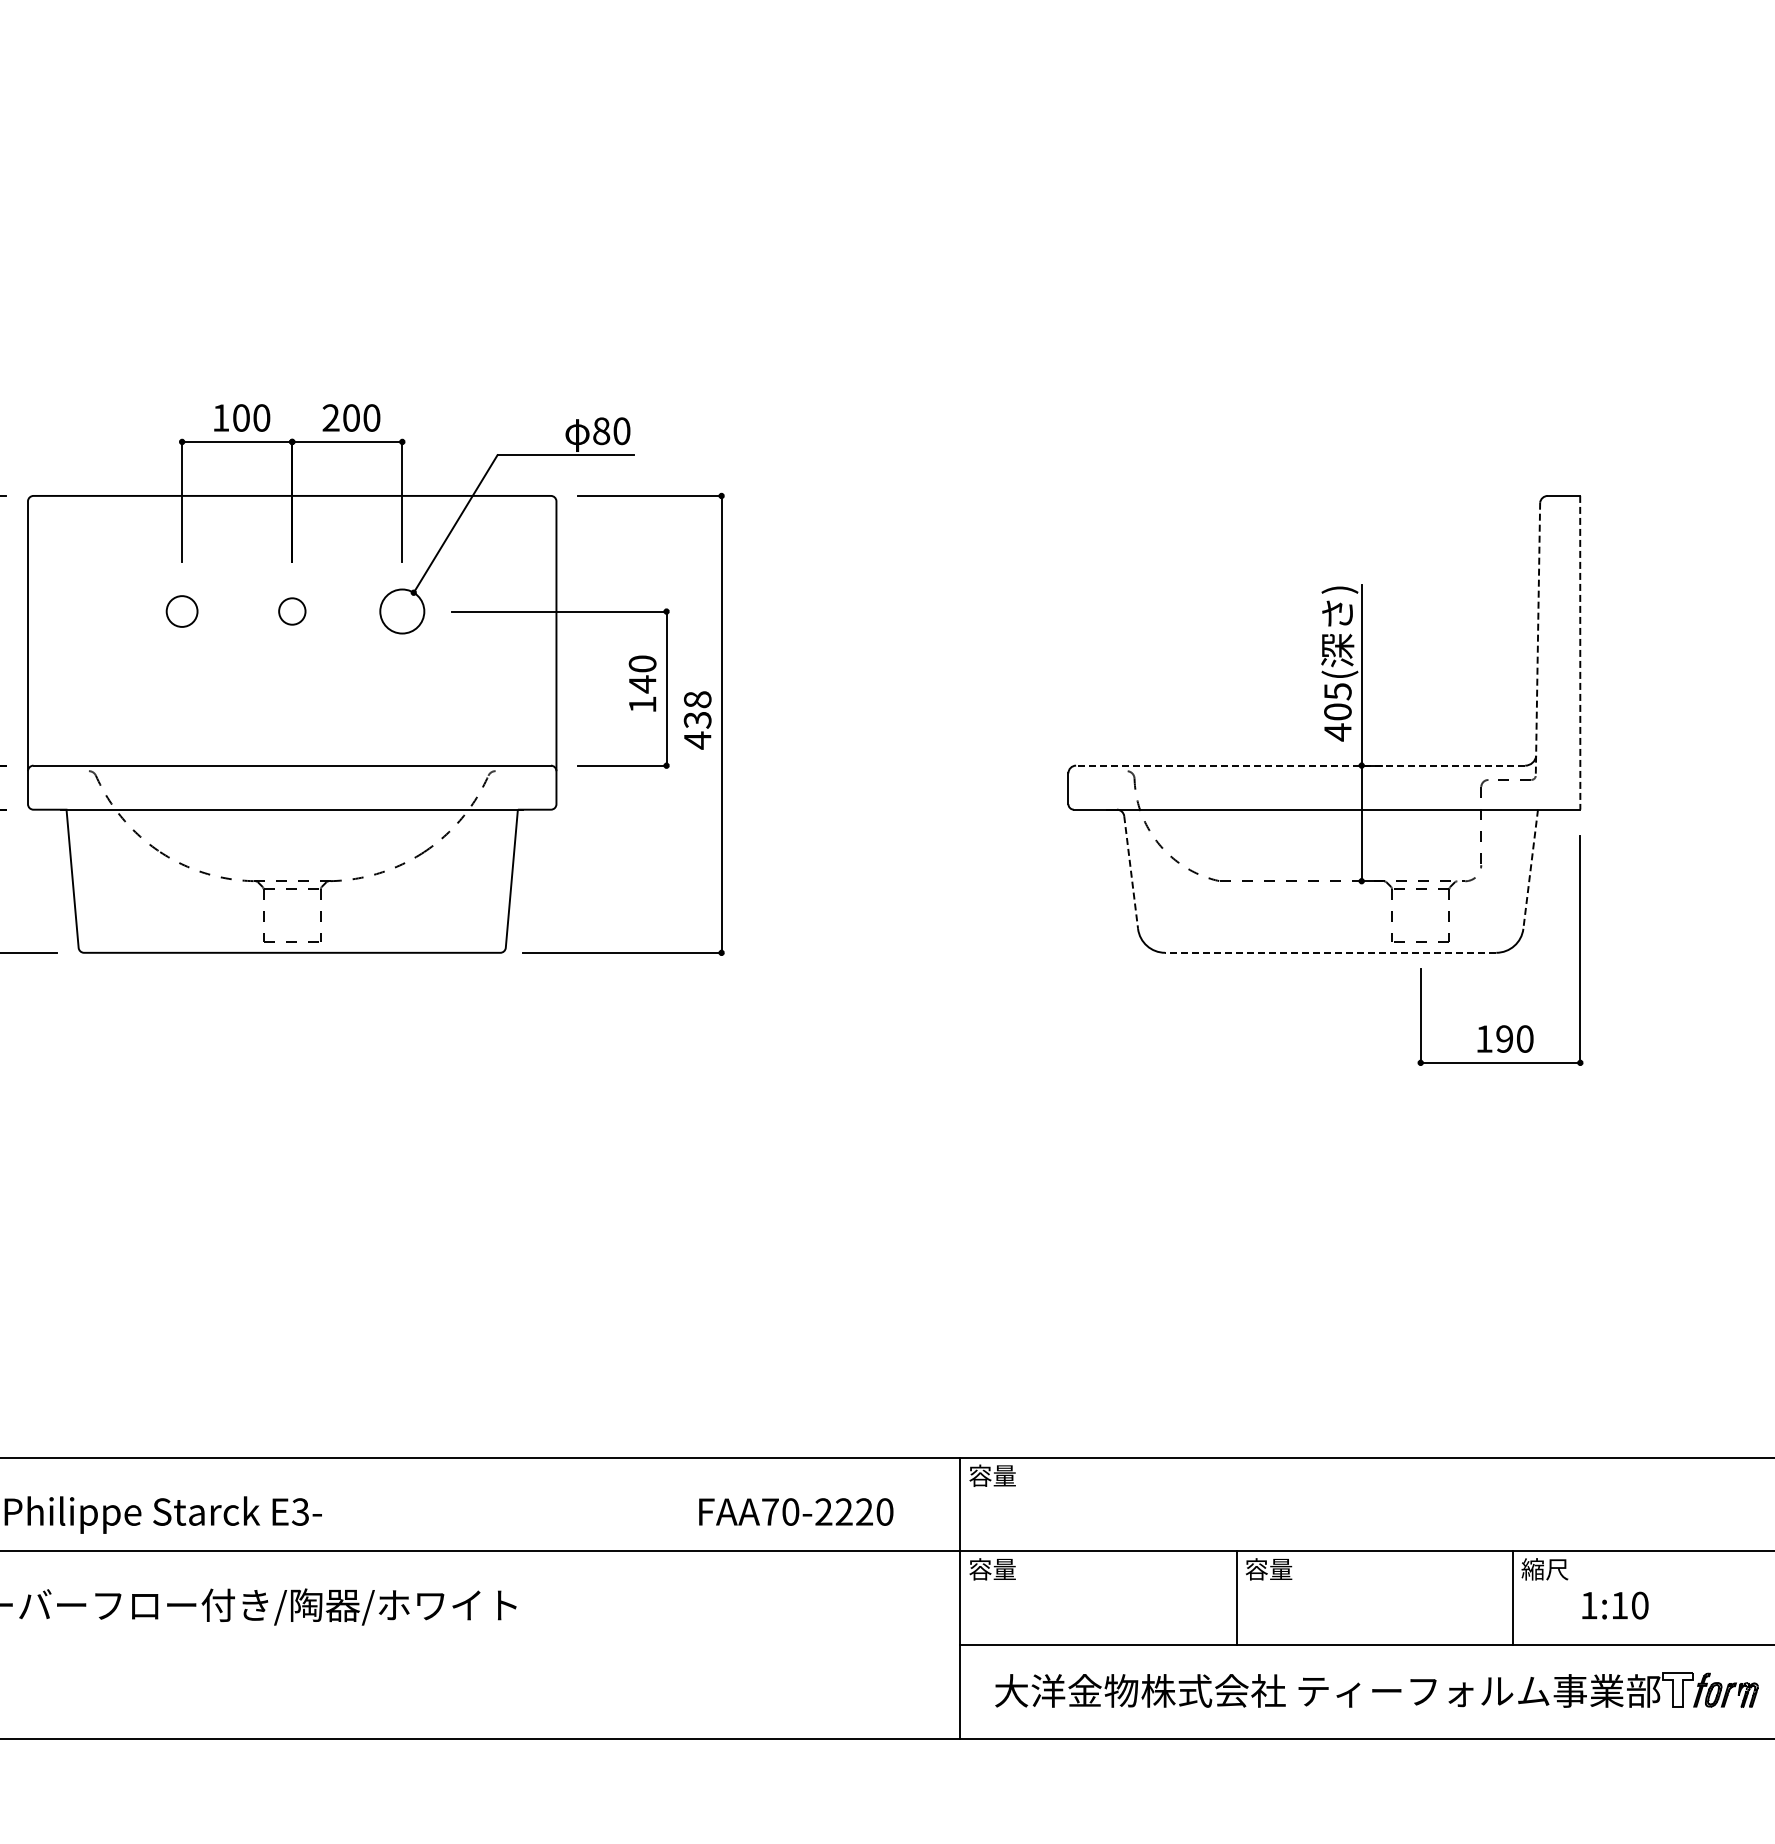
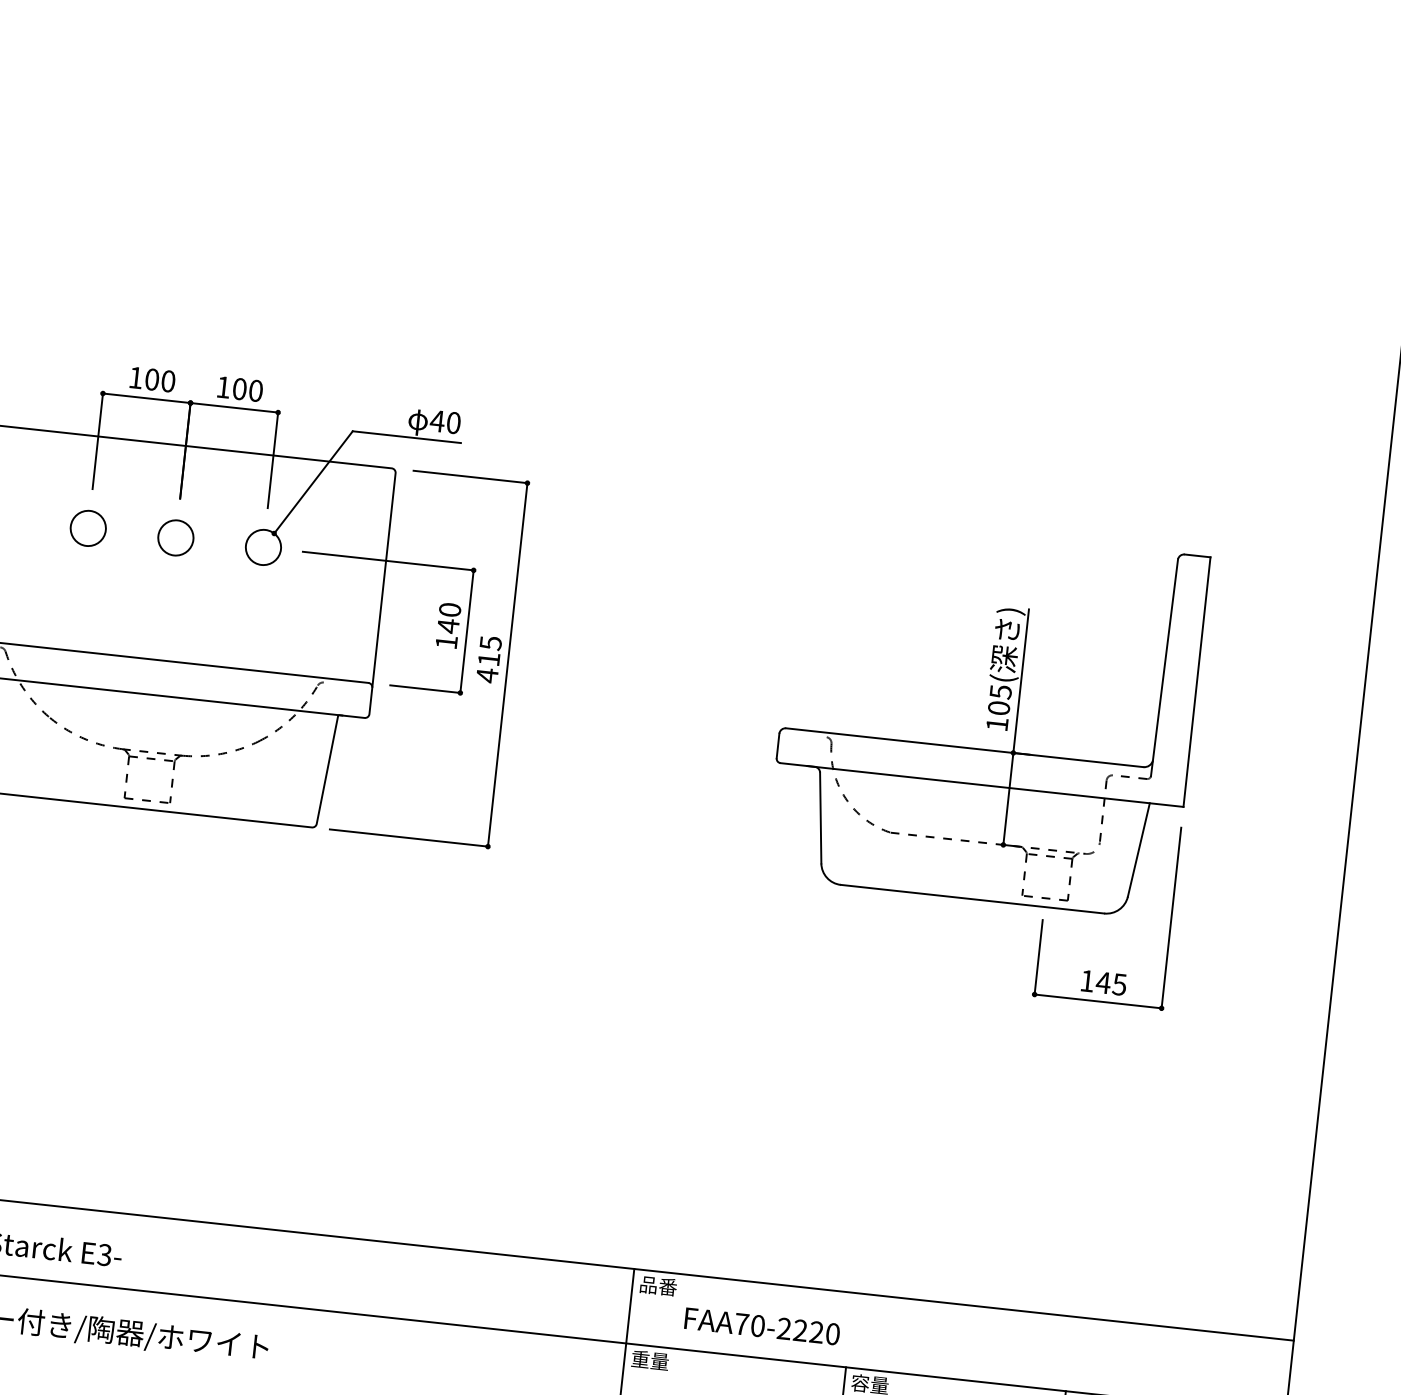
text: (330, 417) -> (223, 386), 200 -> 100
text: (601, 431) -> (437, 421), 80 -> 40
circle: (182, 611) -> (88, 528), size x1.43
circle: (292, 611) -> (176, 537), size x1.67
line: (1537, 639) -> (1164, 667), dashed -> solid
line: (1580, 652) -> (1197, 681), dashed -> solid
text: (697, 709) -> (489, 650), 438 -> 415
text: (1337, 732) -> (996, 724), 405( -> 105(
line: (1300, 765) -> (964, 747), dashed -> solid
line: (1530, 869) -> (1138, 850), dashed -> solid
line: (1131, 872) -> (821, 818), dashed -> solid
line: (1330, 952) -> (972, 898), dashed -> solid
text: (1514, 1038) -> (1111, 983), 190 -> 145
text: (992, 1475) -> (658, 1285), 容量 -> 品番
text: (796, 1511) -> (762, 1326), moved
text: (980, 1569) -> (640, 1359), 容量 -> 重量

